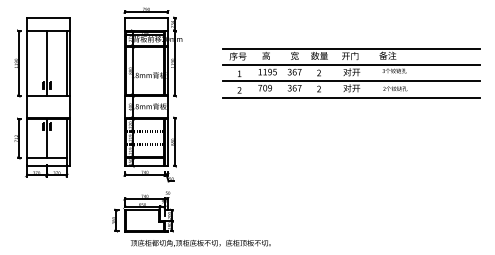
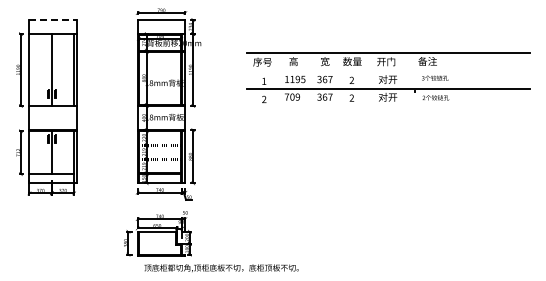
line: (48, 17) -> (53, 19), solid -> dashed
line: (351, 64) -> (387, 71), removed
line: (351, 97) -> (387, 107), removed

